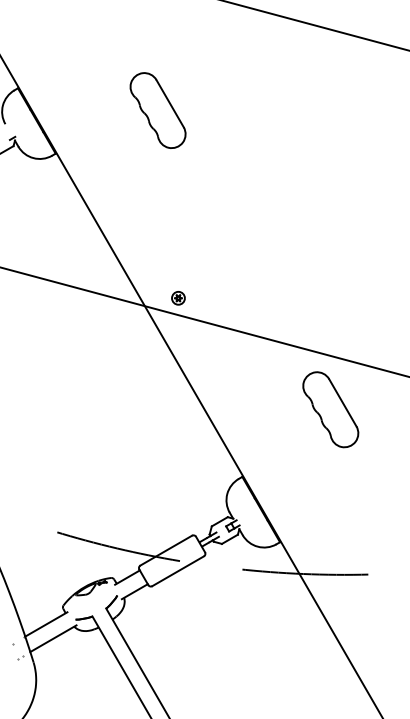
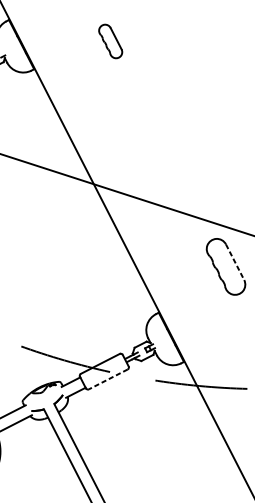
part: (157, 110) -> (110, 41), size x0.6
part: (178, 298) -> (118, 179), removed
line: (343, 403) -> (235, 262), solid -> dashed
line: (178, 571) -> (108, 379), solid -> dashed

